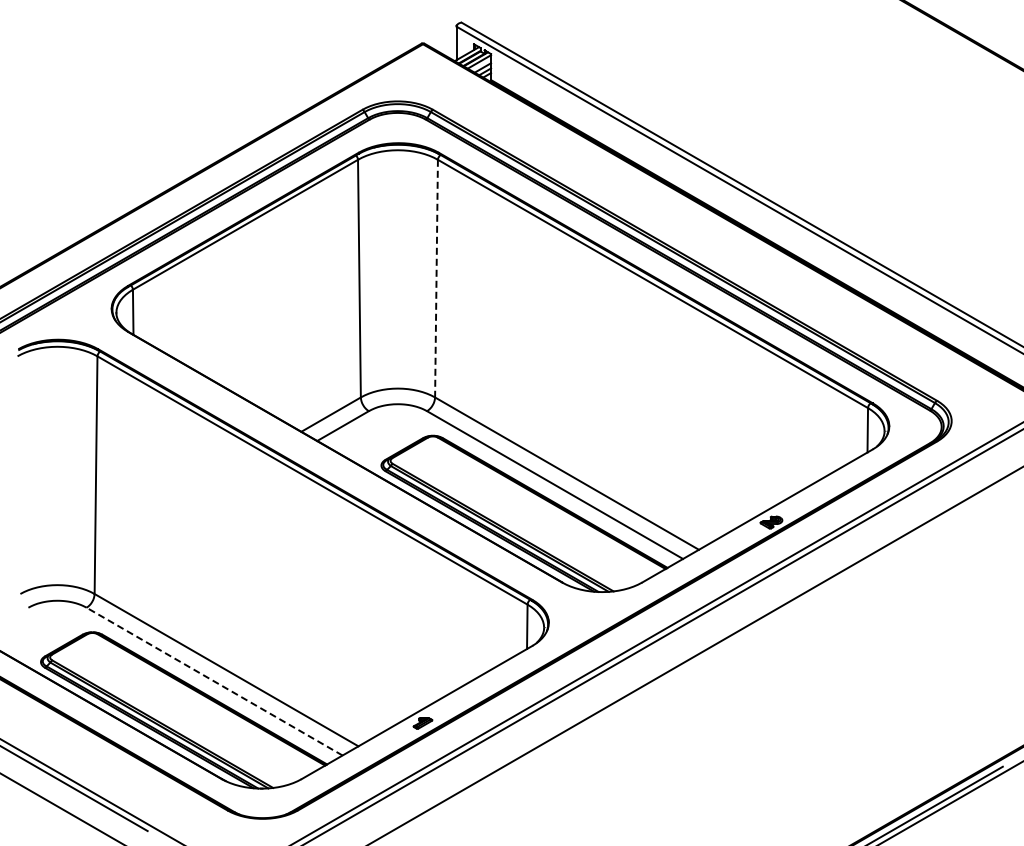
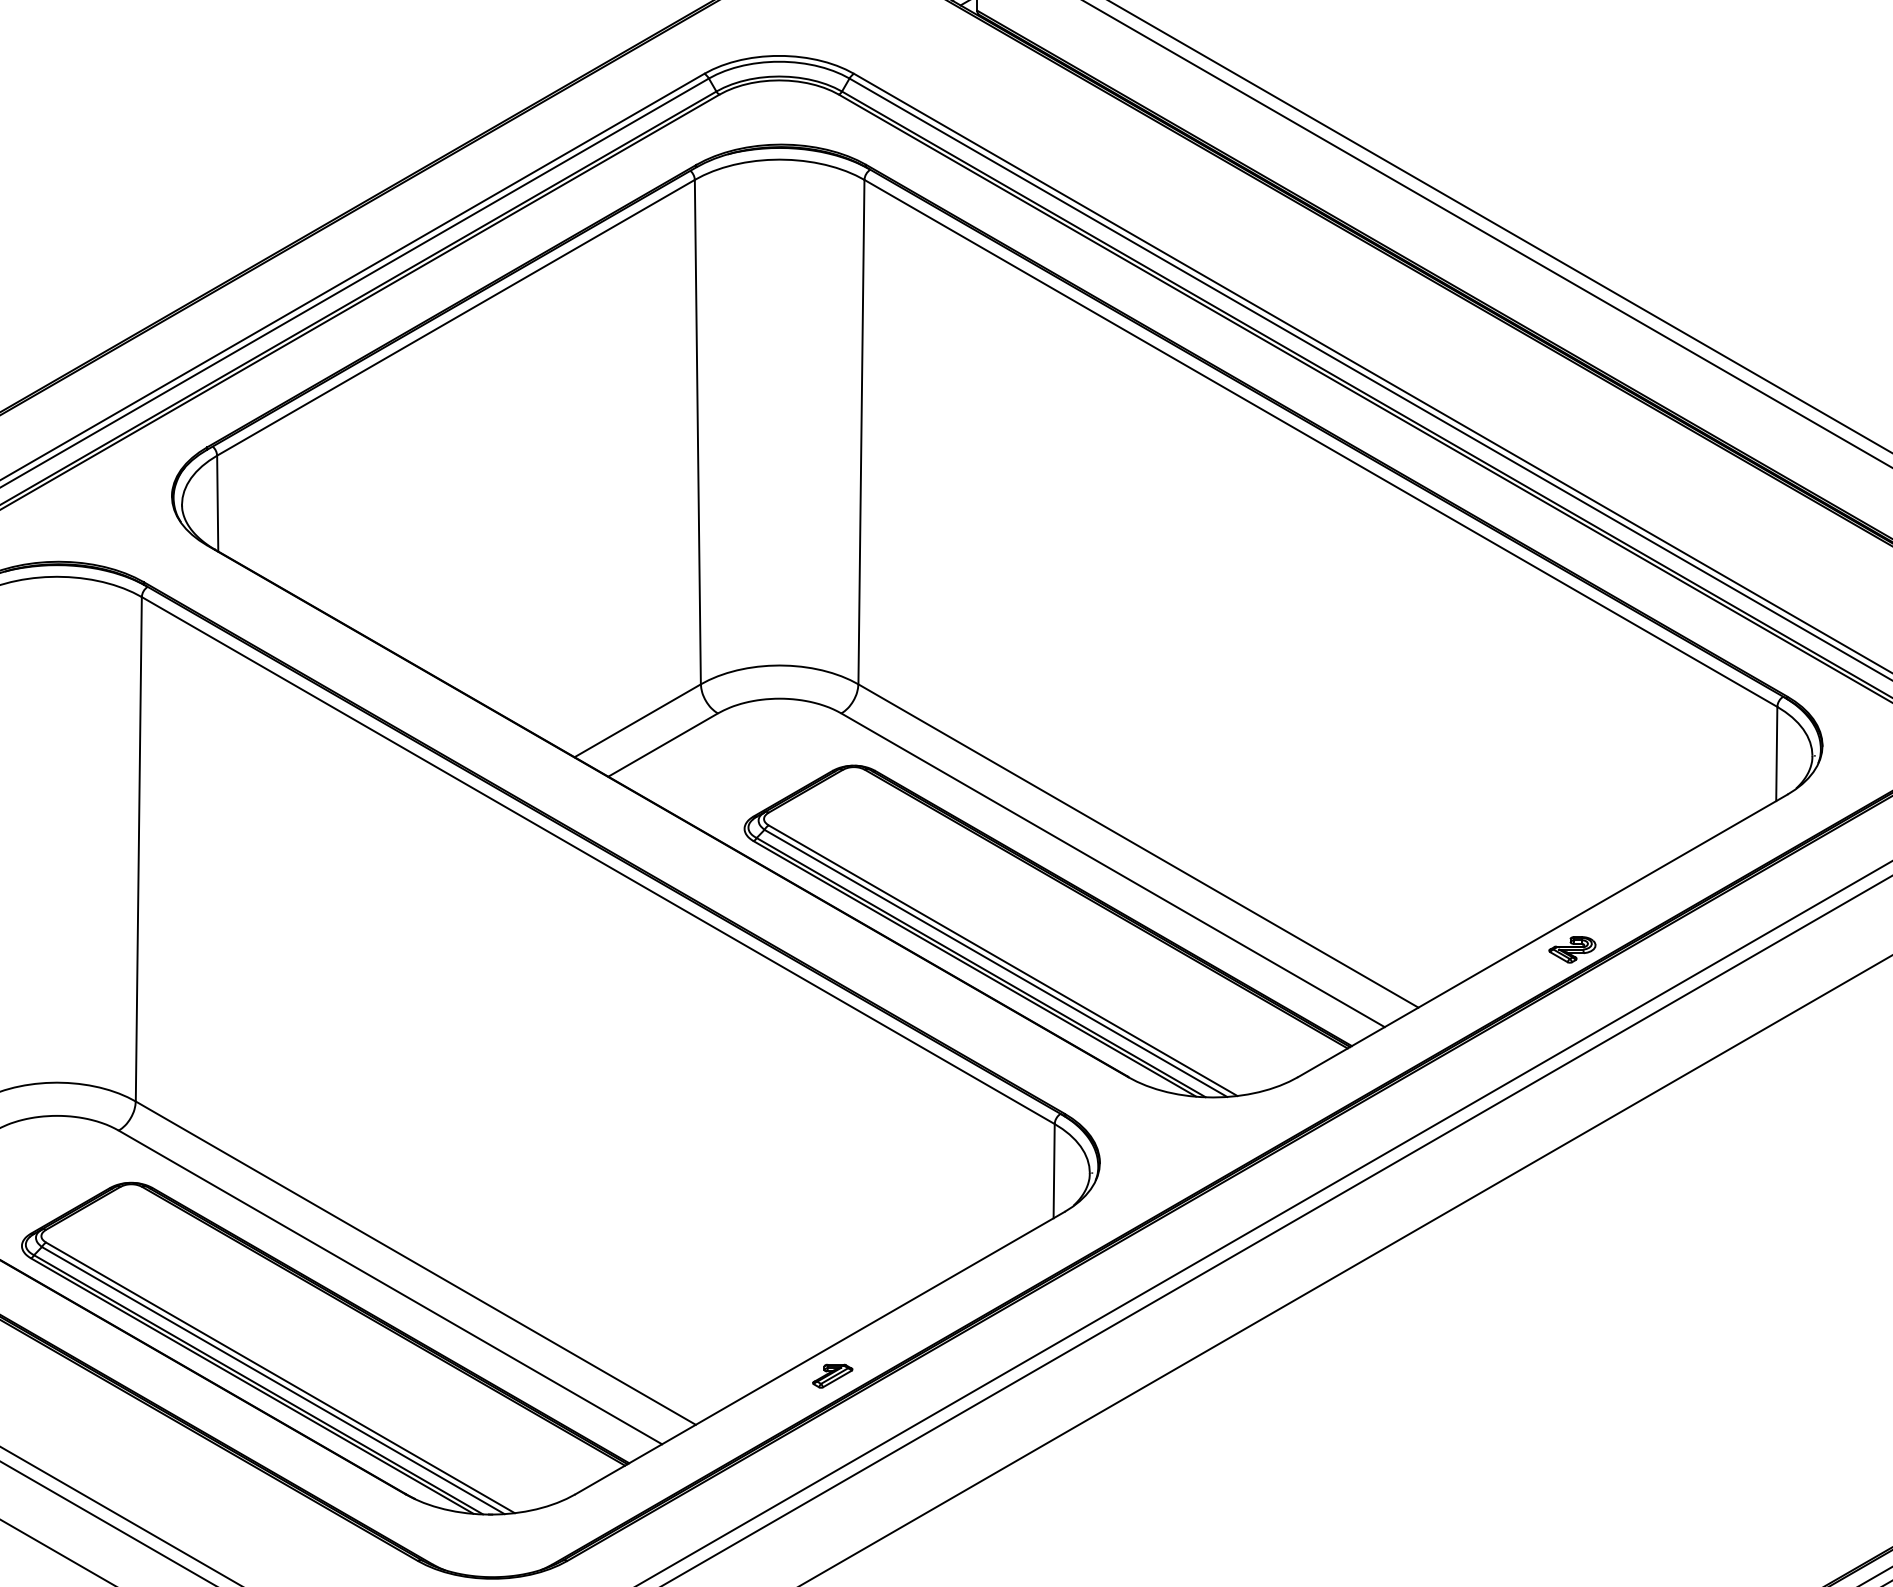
line: (436, 278) -> (861, 431), dashed -> solid
line: (214, 681) -> (390, 1287), dashed -> solid

